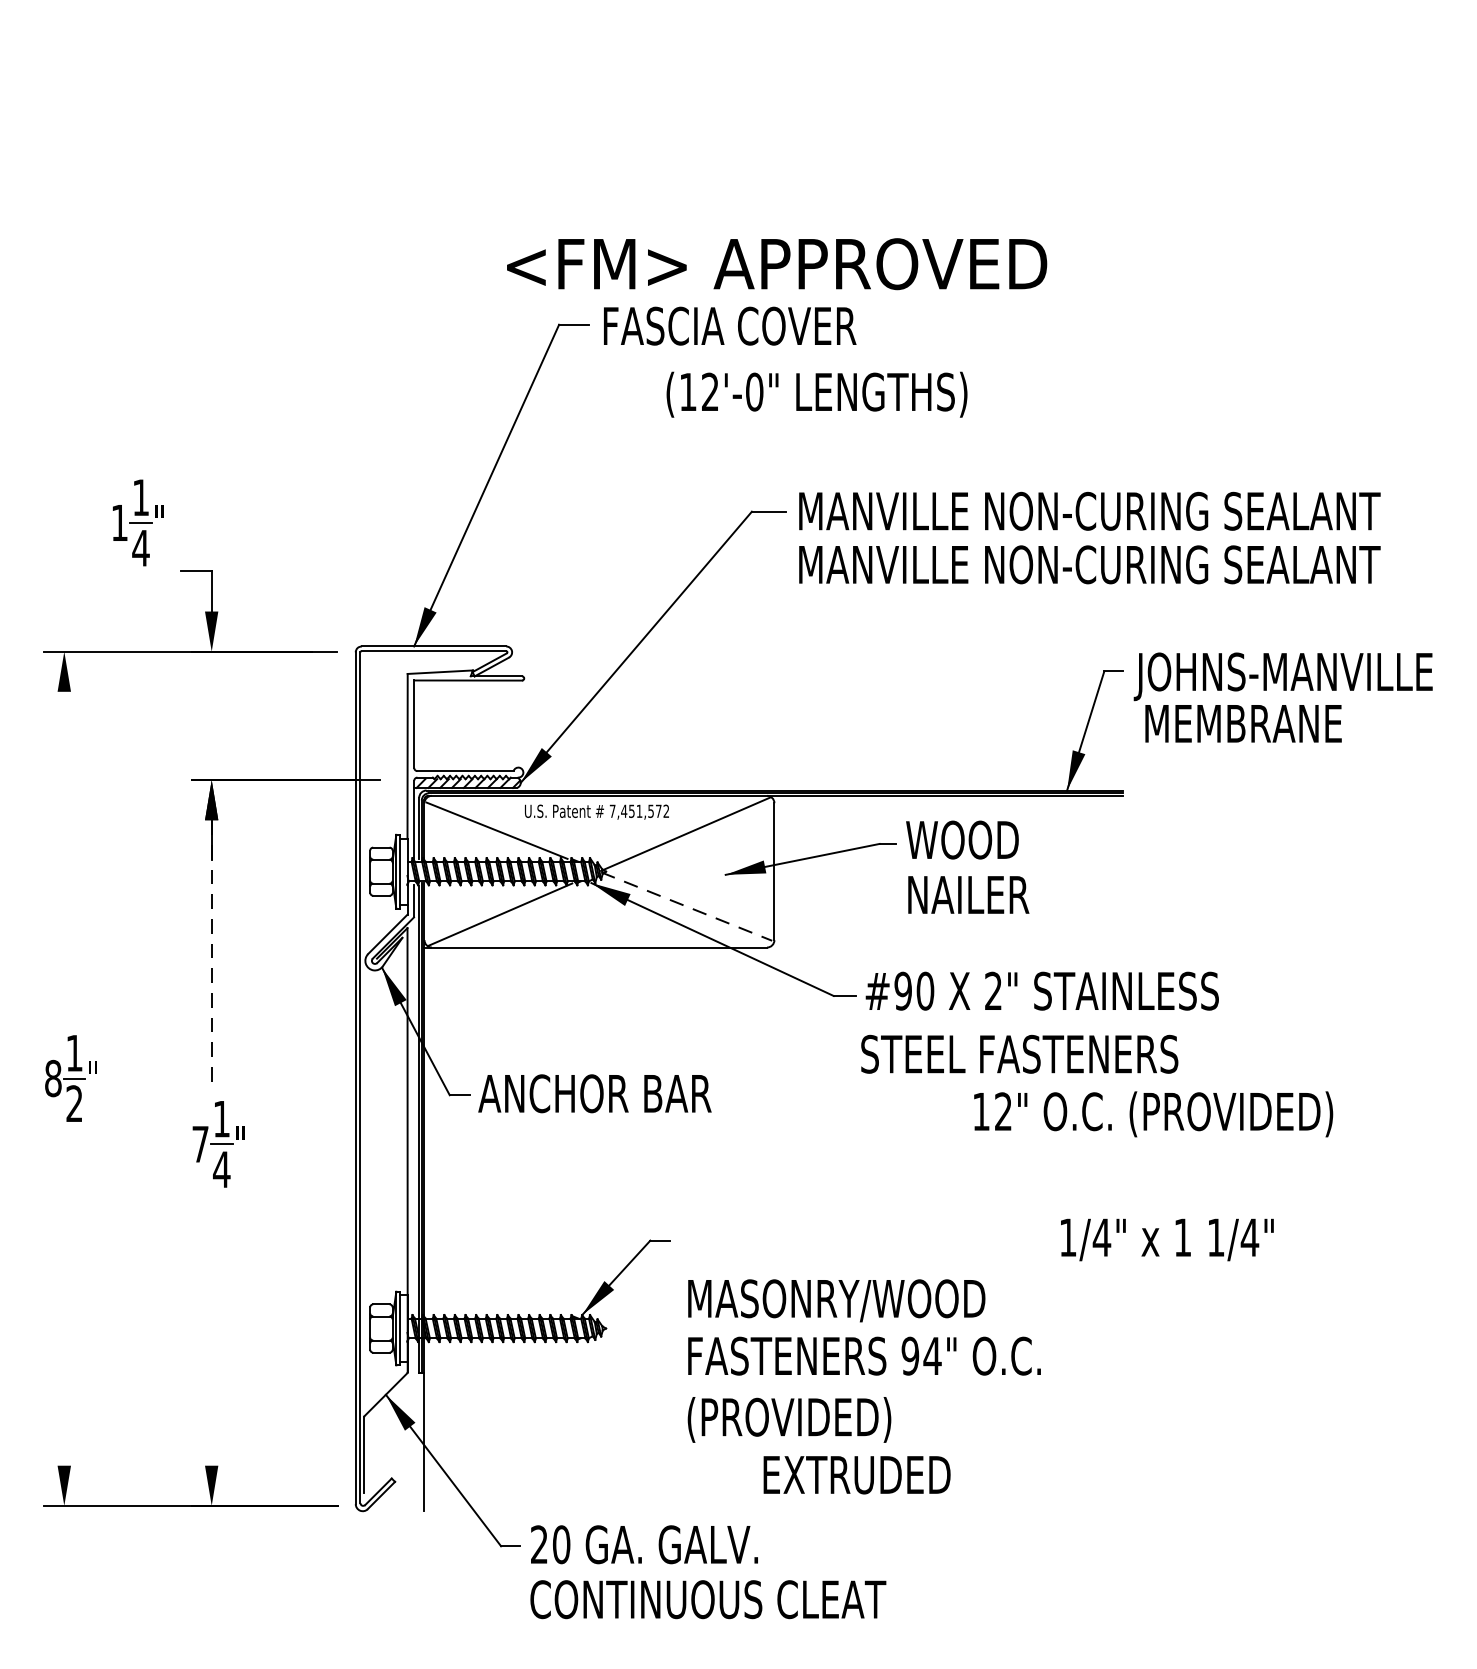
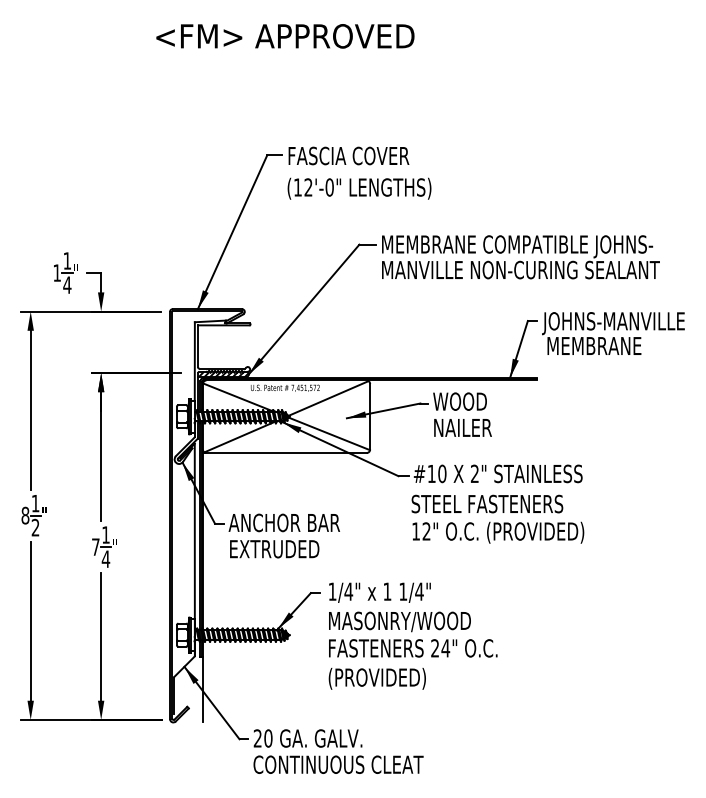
text: (777, 264) -> (285, 36), moved
text: (816, 394) -> (359, 188), moved
text: (1103, 515) -> (527, 246), MANVILLE NON-CURING SEALANT -> MEMBRANE COMPATIBLE JOHNS-
part: (137, 521) -> (65, 272), moved
line: (63, 856) -> (30, 409), added
line: (687, 906) -> (328, 433), dashed -> solid
line: (212, 954) -> (101, 456), dashed -> solid
text: (902, 990) -> (431, 473), #90 -> #10
text: (1153, 1113) -> (498, 532), moved
text: (1166, 1239) -> (379, 592), moved
line: (63, 1297) -> (30, 620), added
line: (212, 1331) -> (101, 636), added
text: (911, 1356) -> (435, 648), 94" -> 24"
text: (856, 1475) -> (274, 549), moved

